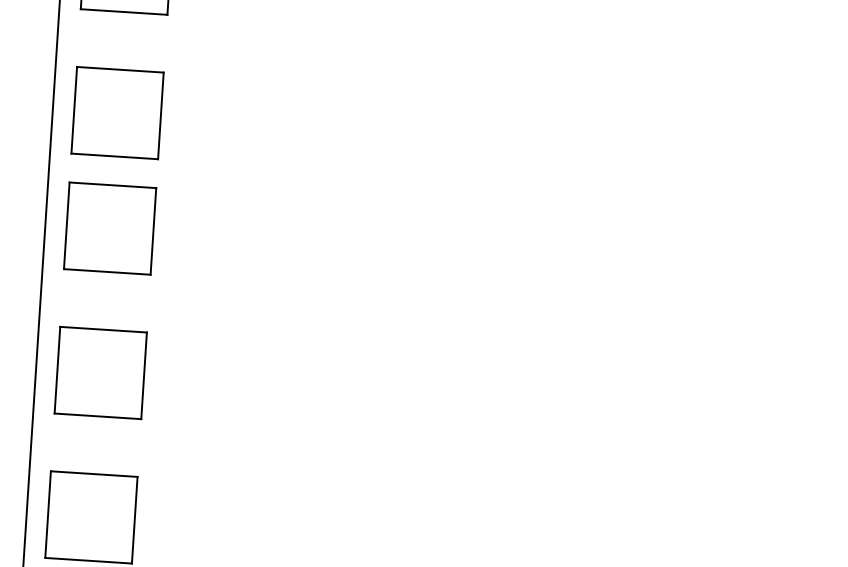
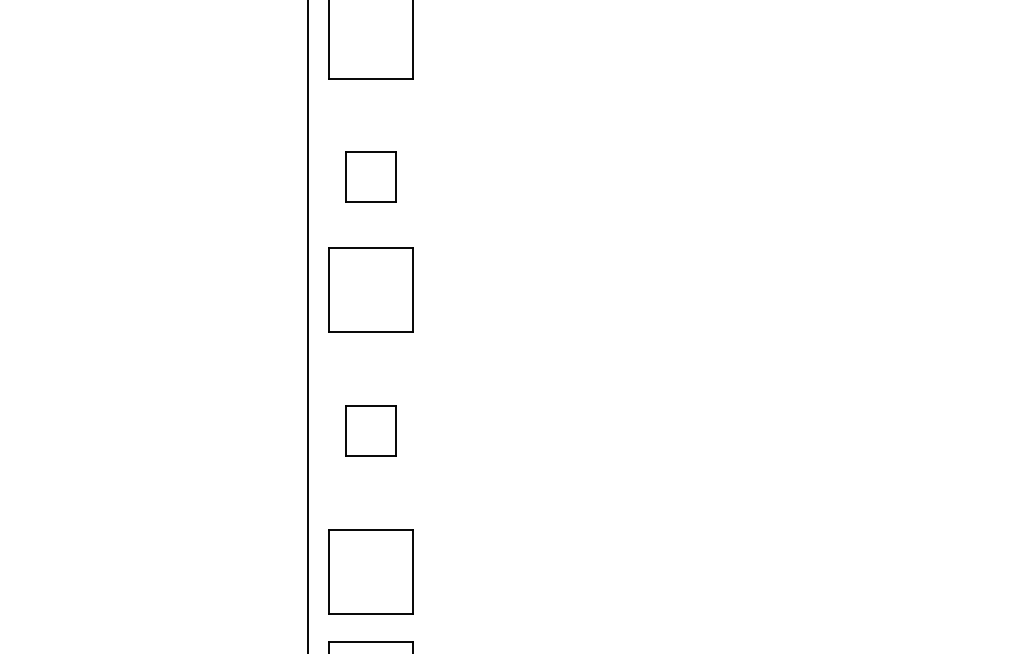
part: (116, 112) -> (370, 176), size x0.6
part: (100, 372) -> (370, 430), size x0.6

